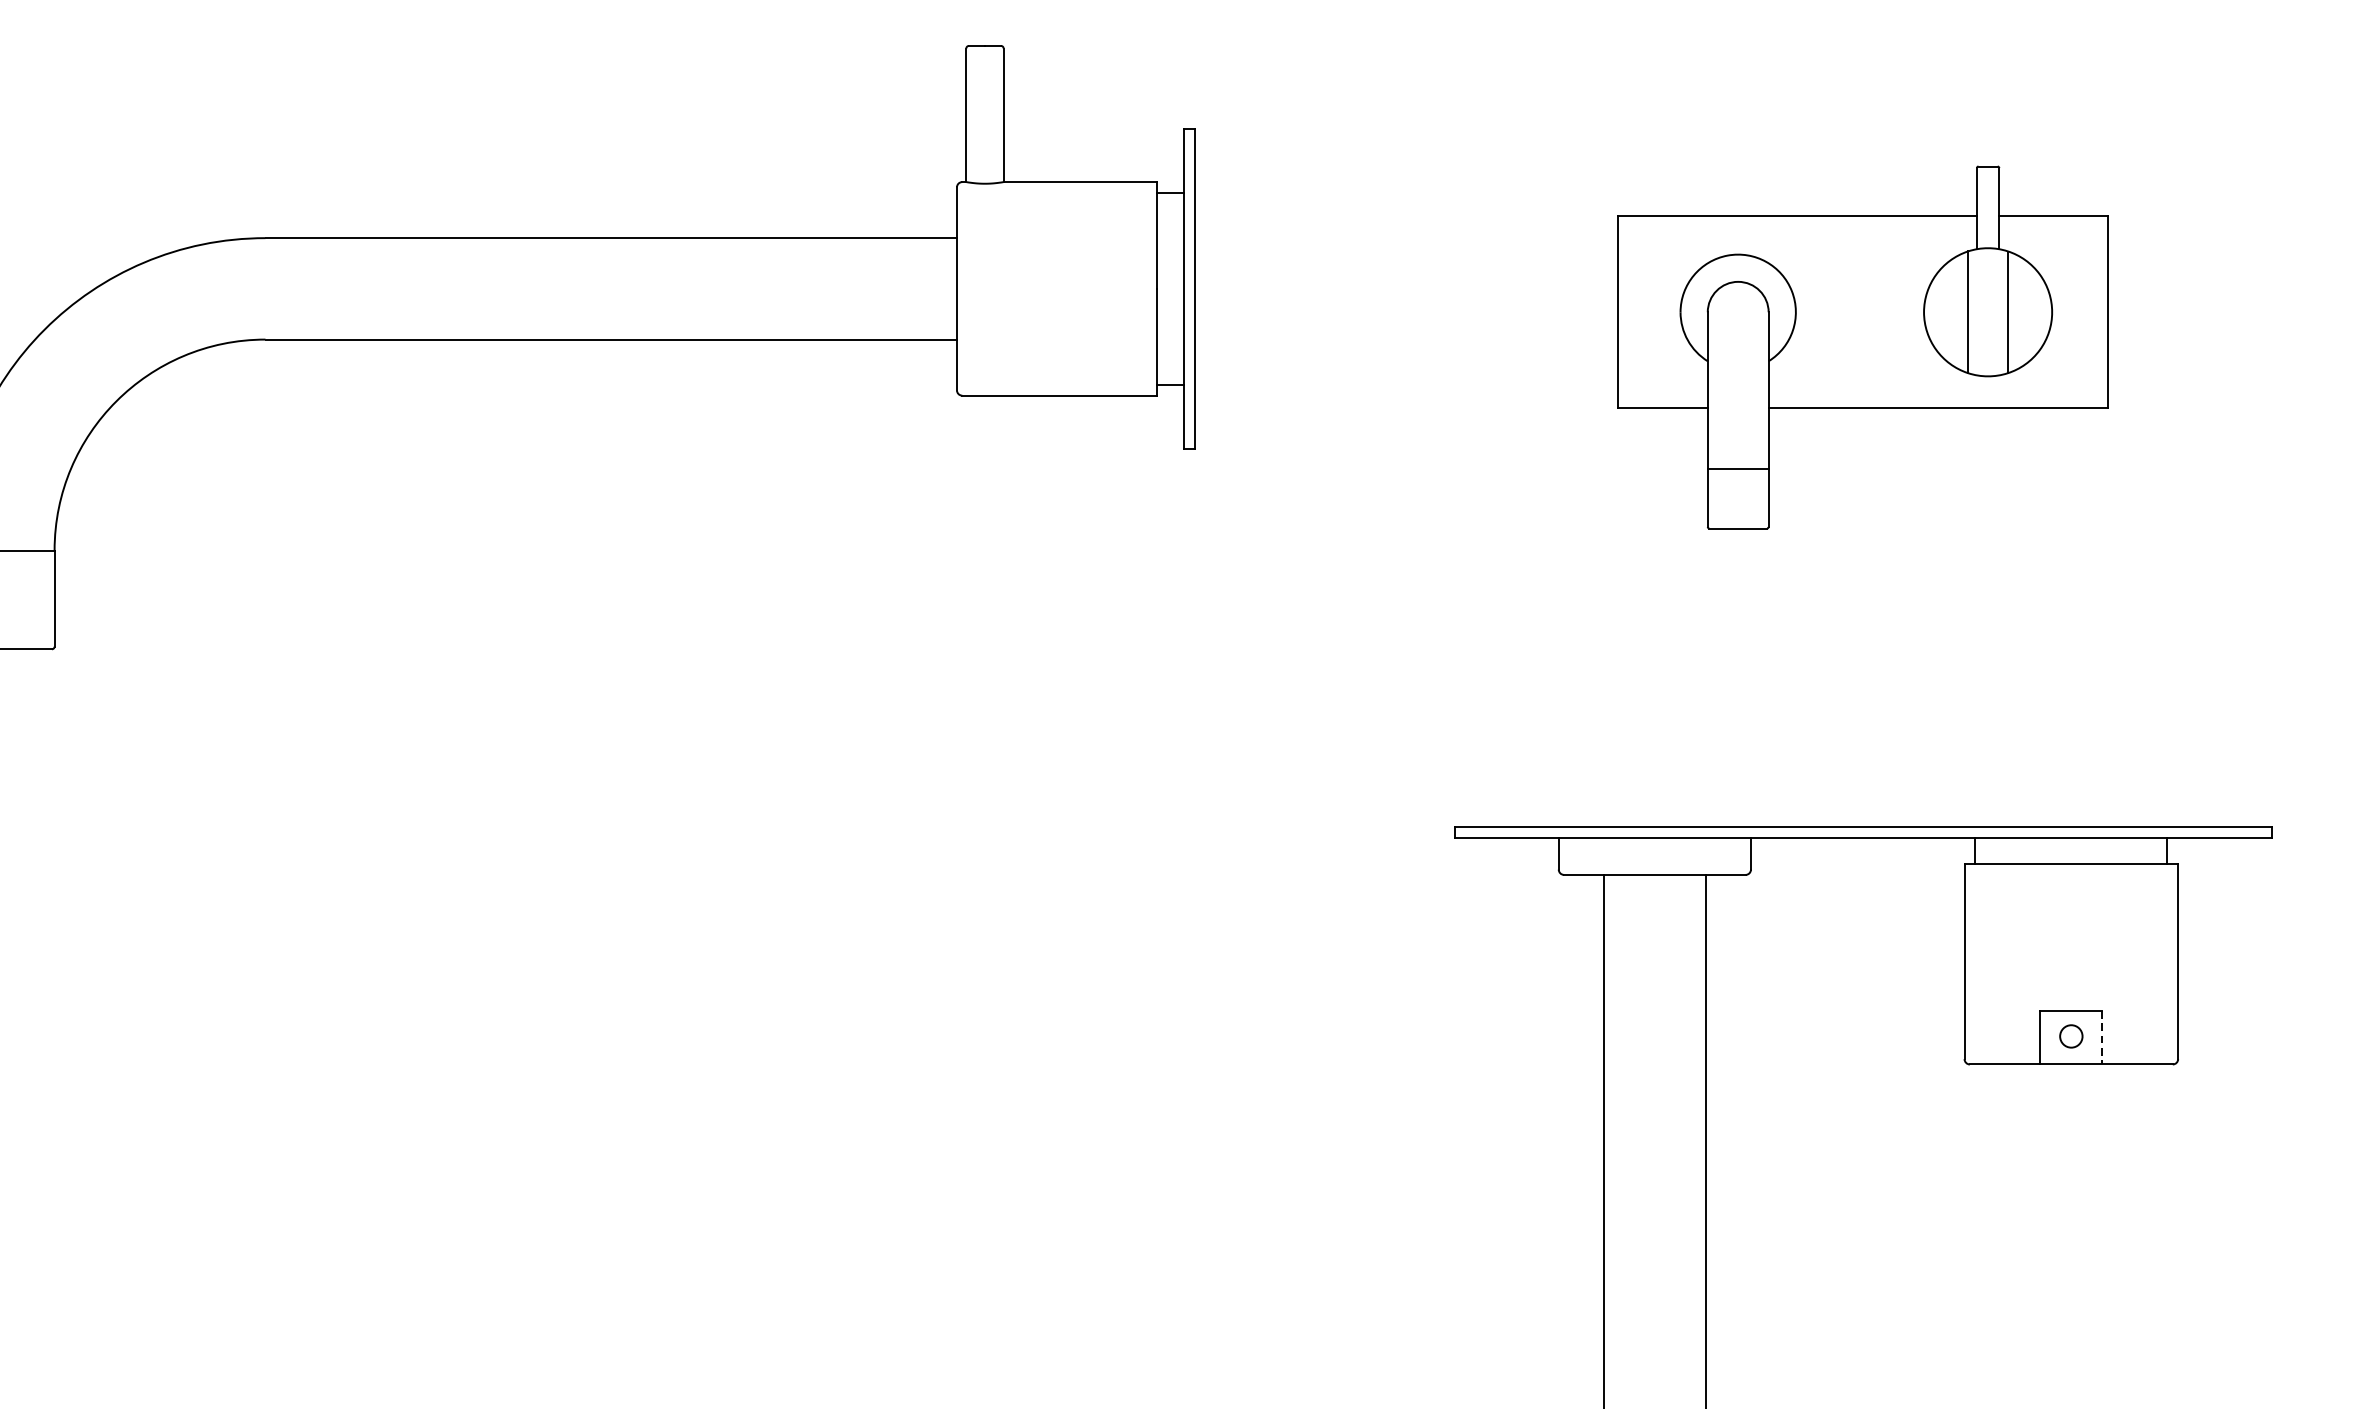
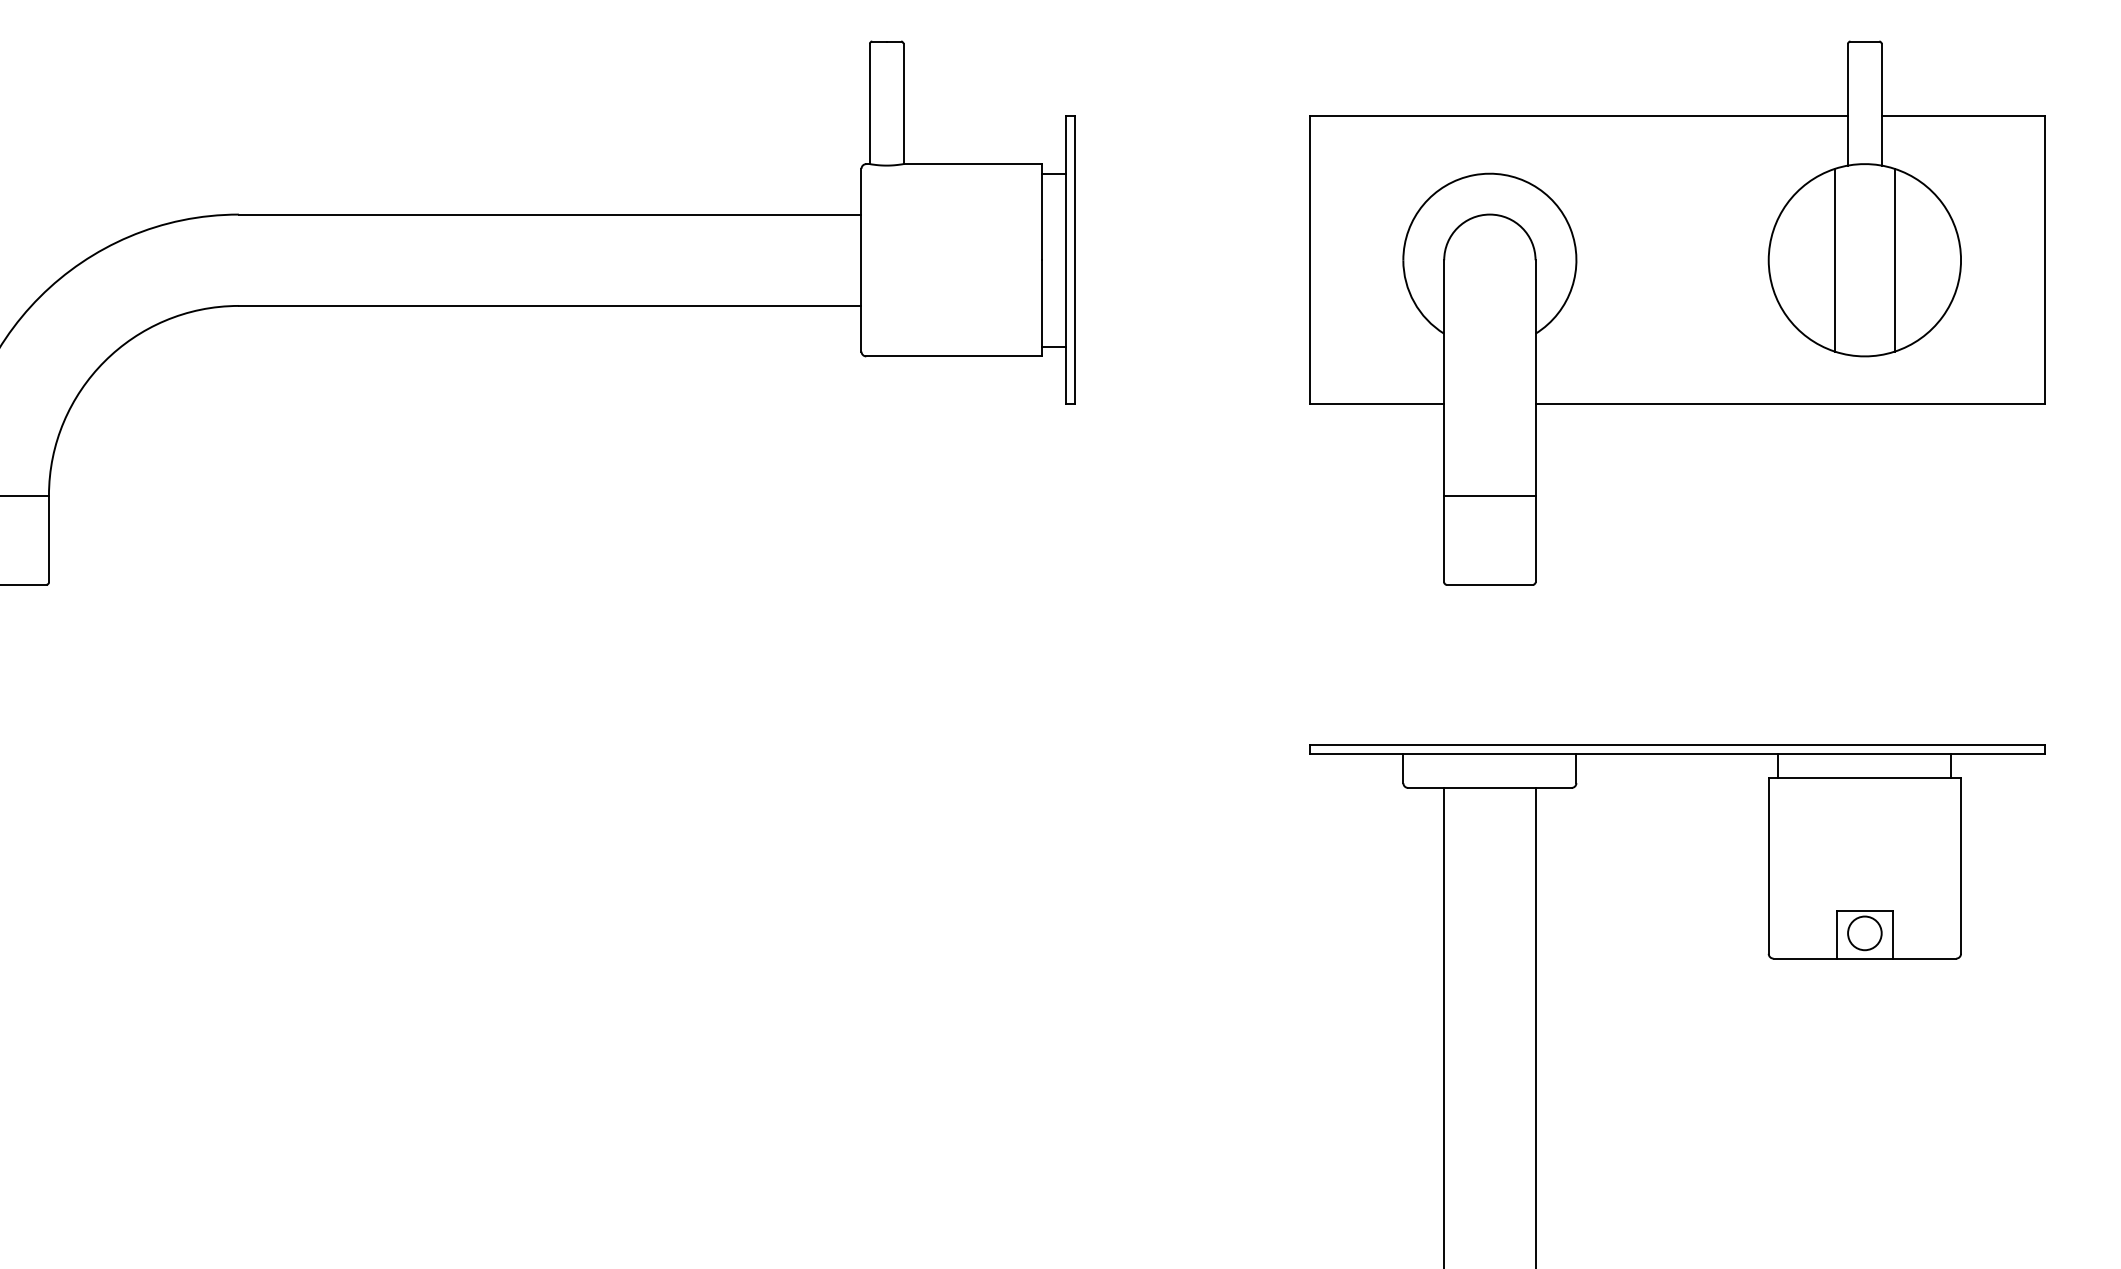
part: (1863, 346) -> (1677, 312), size x1.67
circle: (2070, 1036) -> (1864, 933), size x1.67
line: (2102, 1038) -> (1892, 935), dashed -> solid

